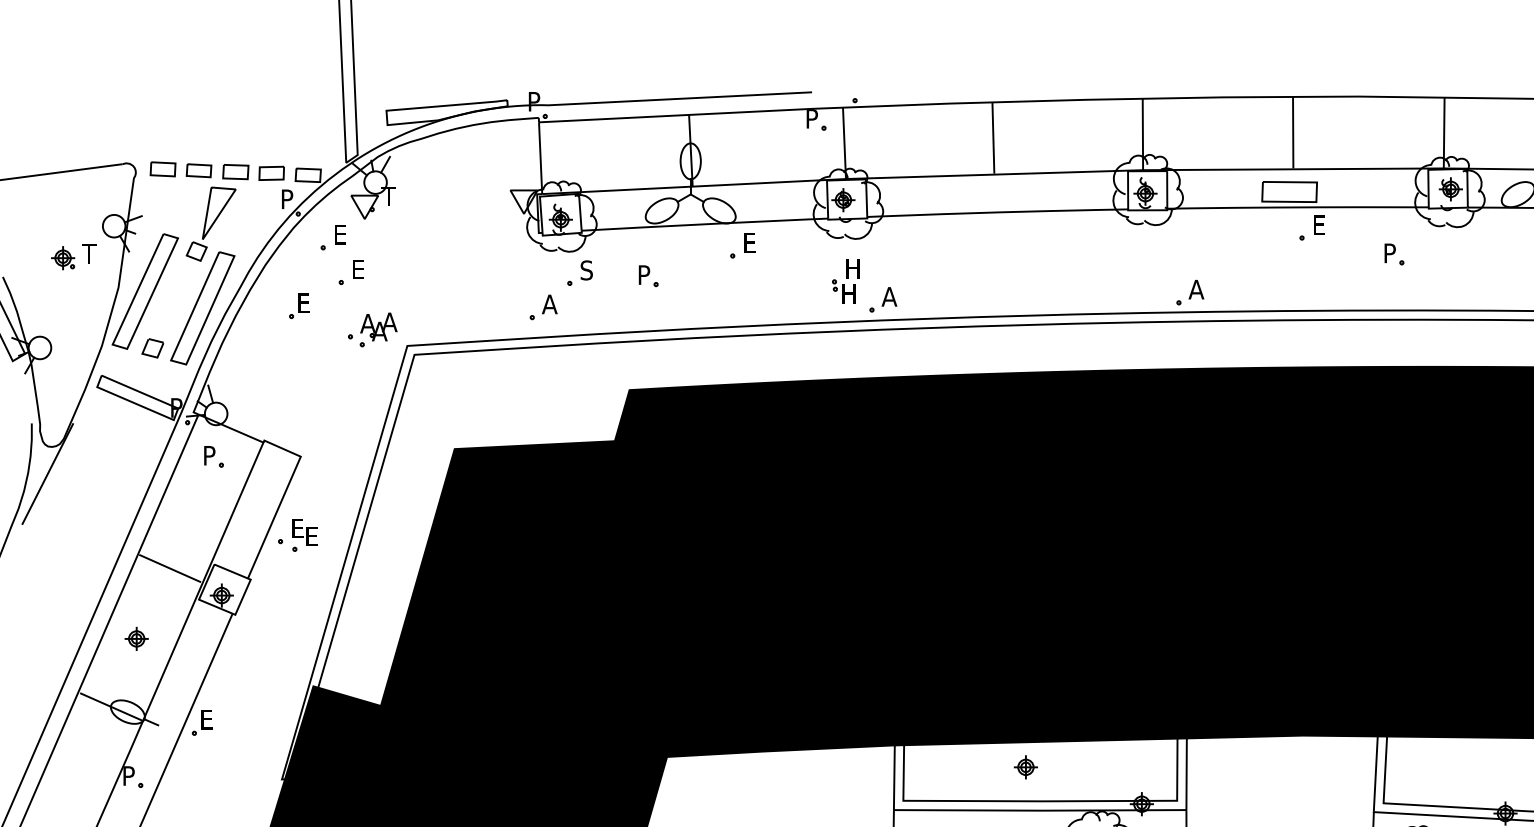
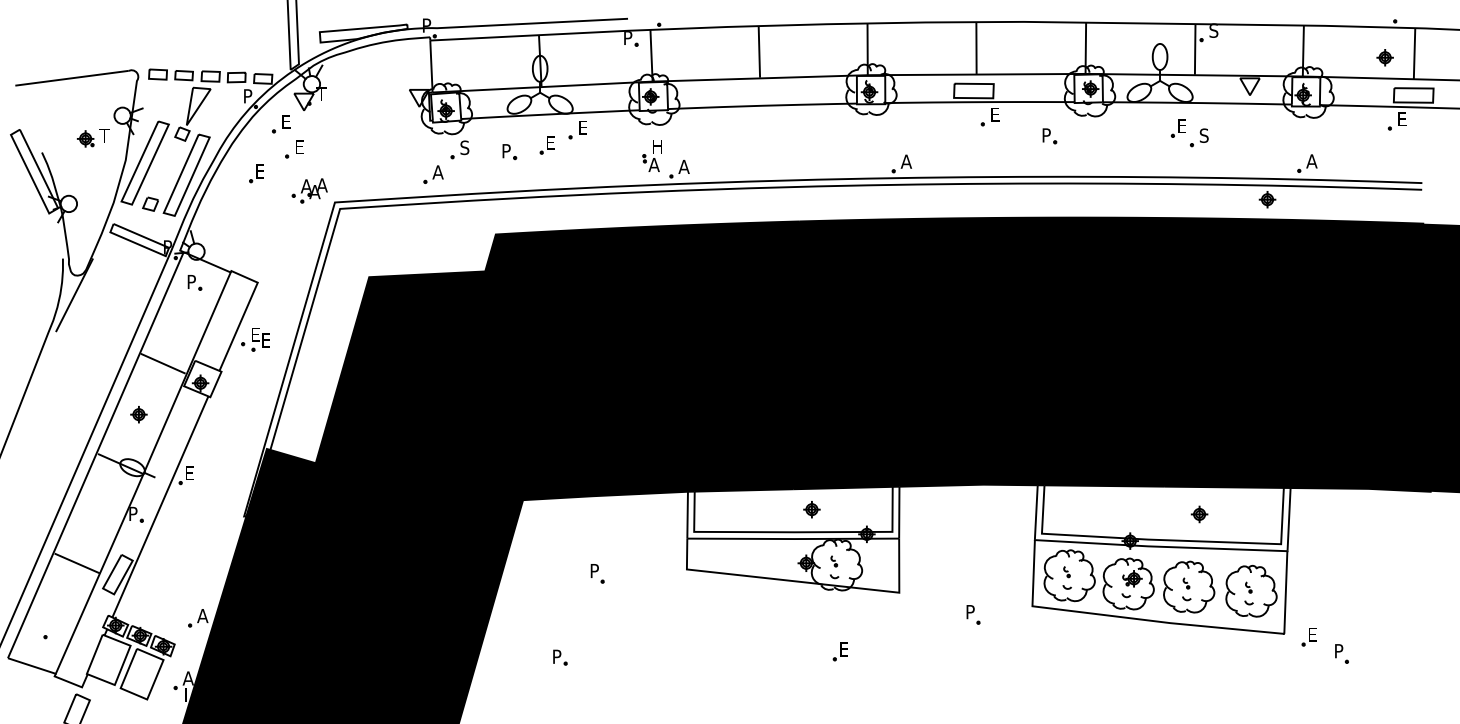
part: (699, 267) -> (546, 145), added
text: (847, 293) -> (653, 164), H -> A
part: (1025, 767) -> (811, 509), moved

